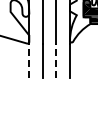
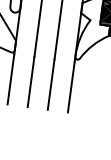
line: (29, 61) -> (11, 79), dashed -> solid
line: (56, 61) -> (51, 84), dashed -> solid

